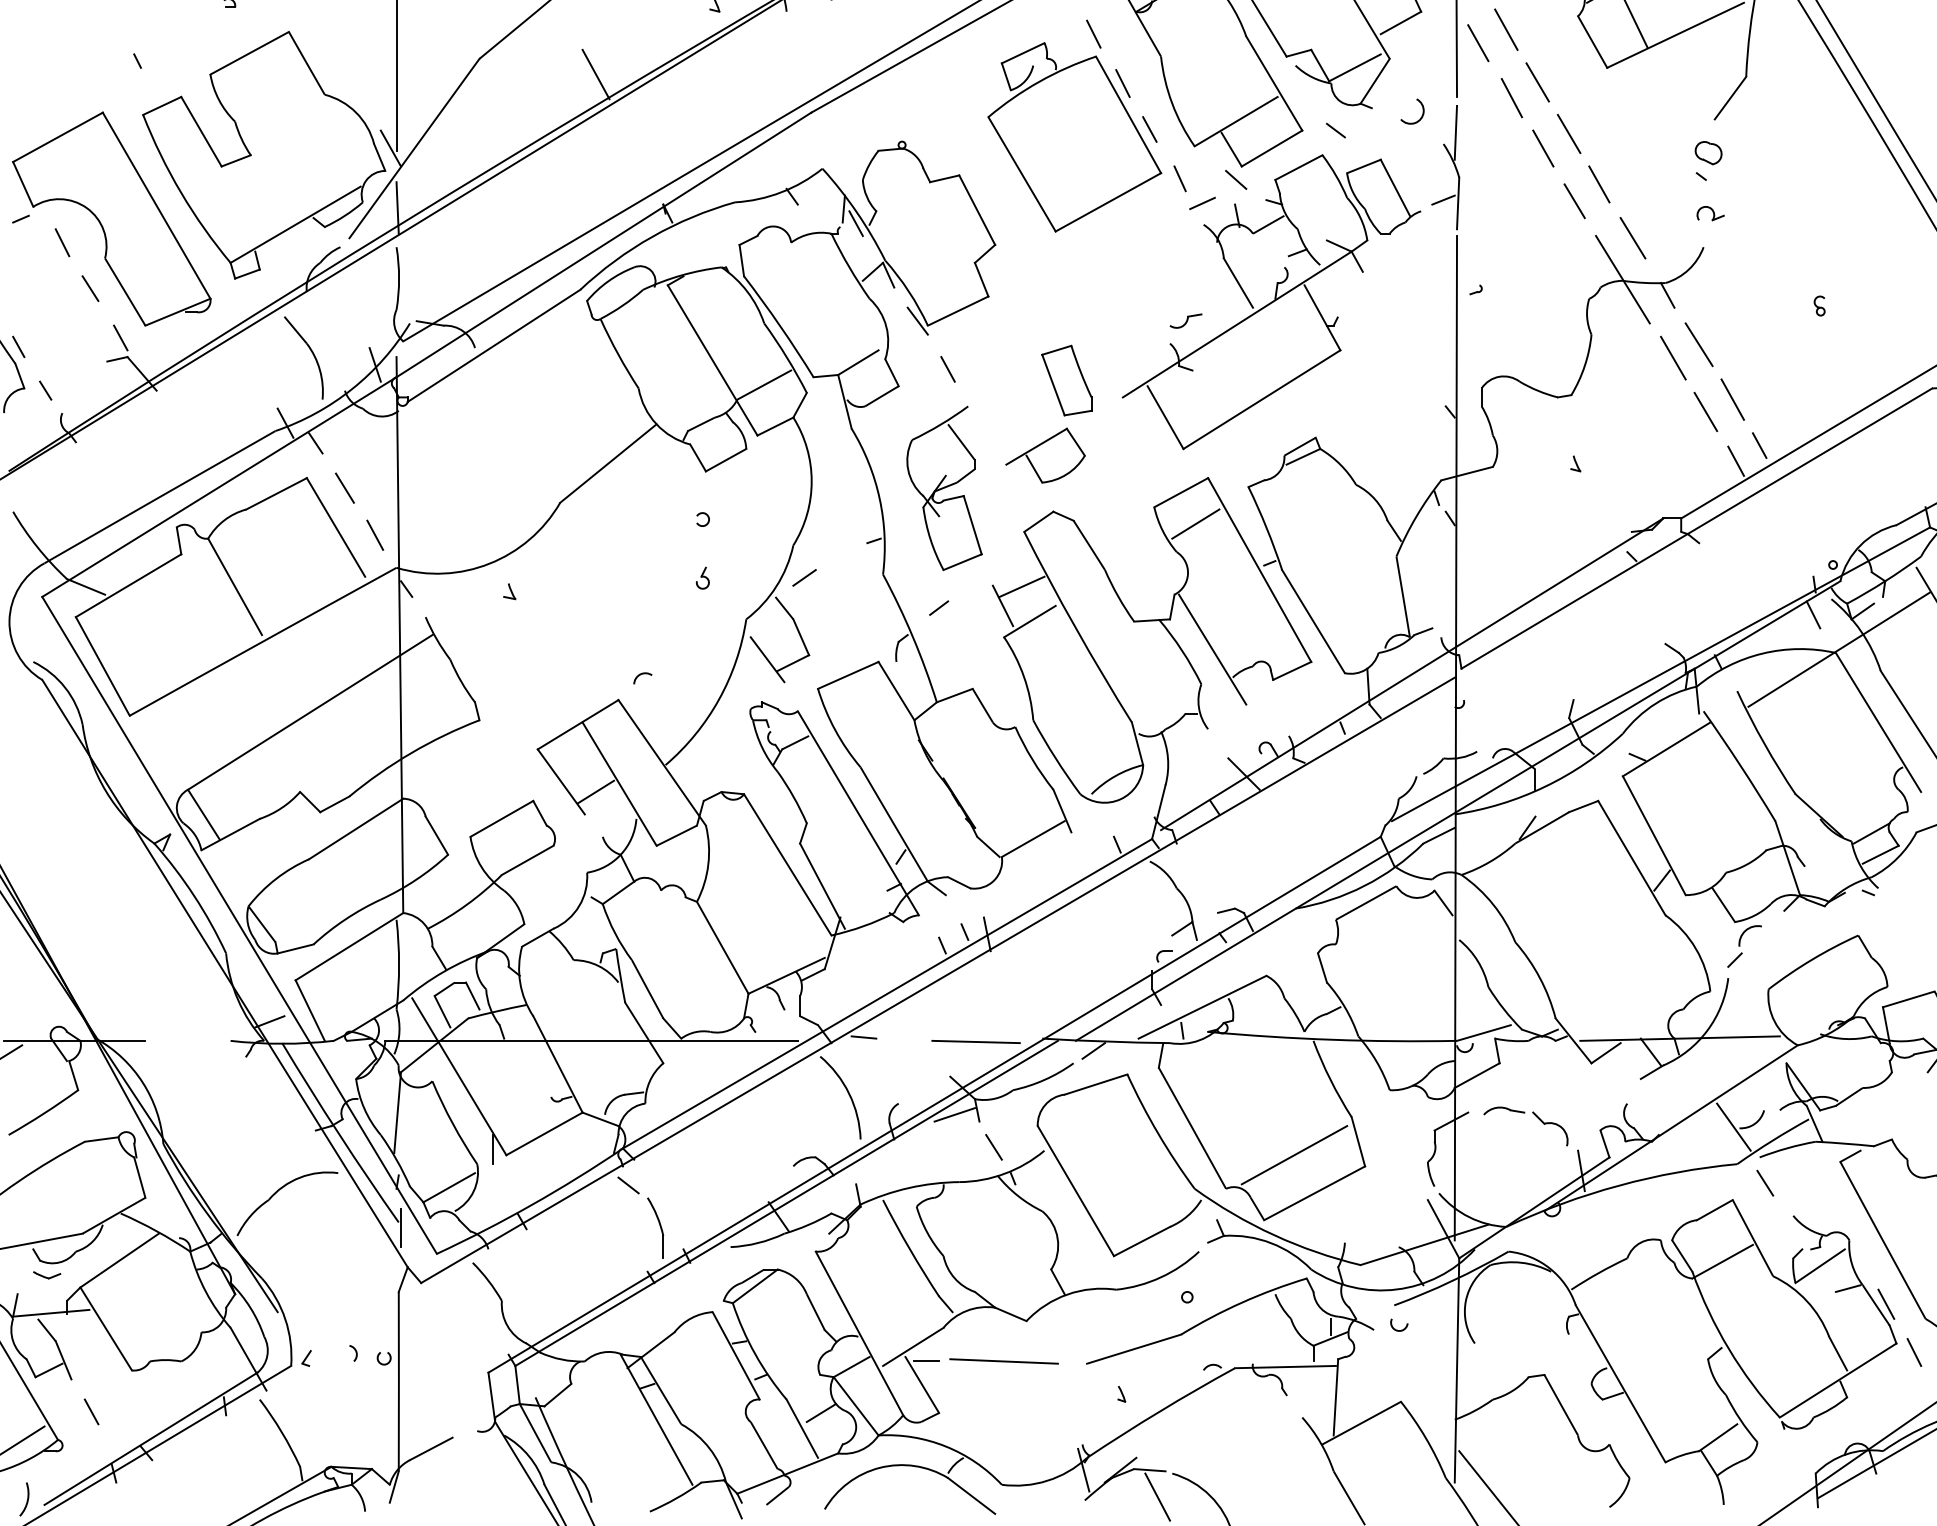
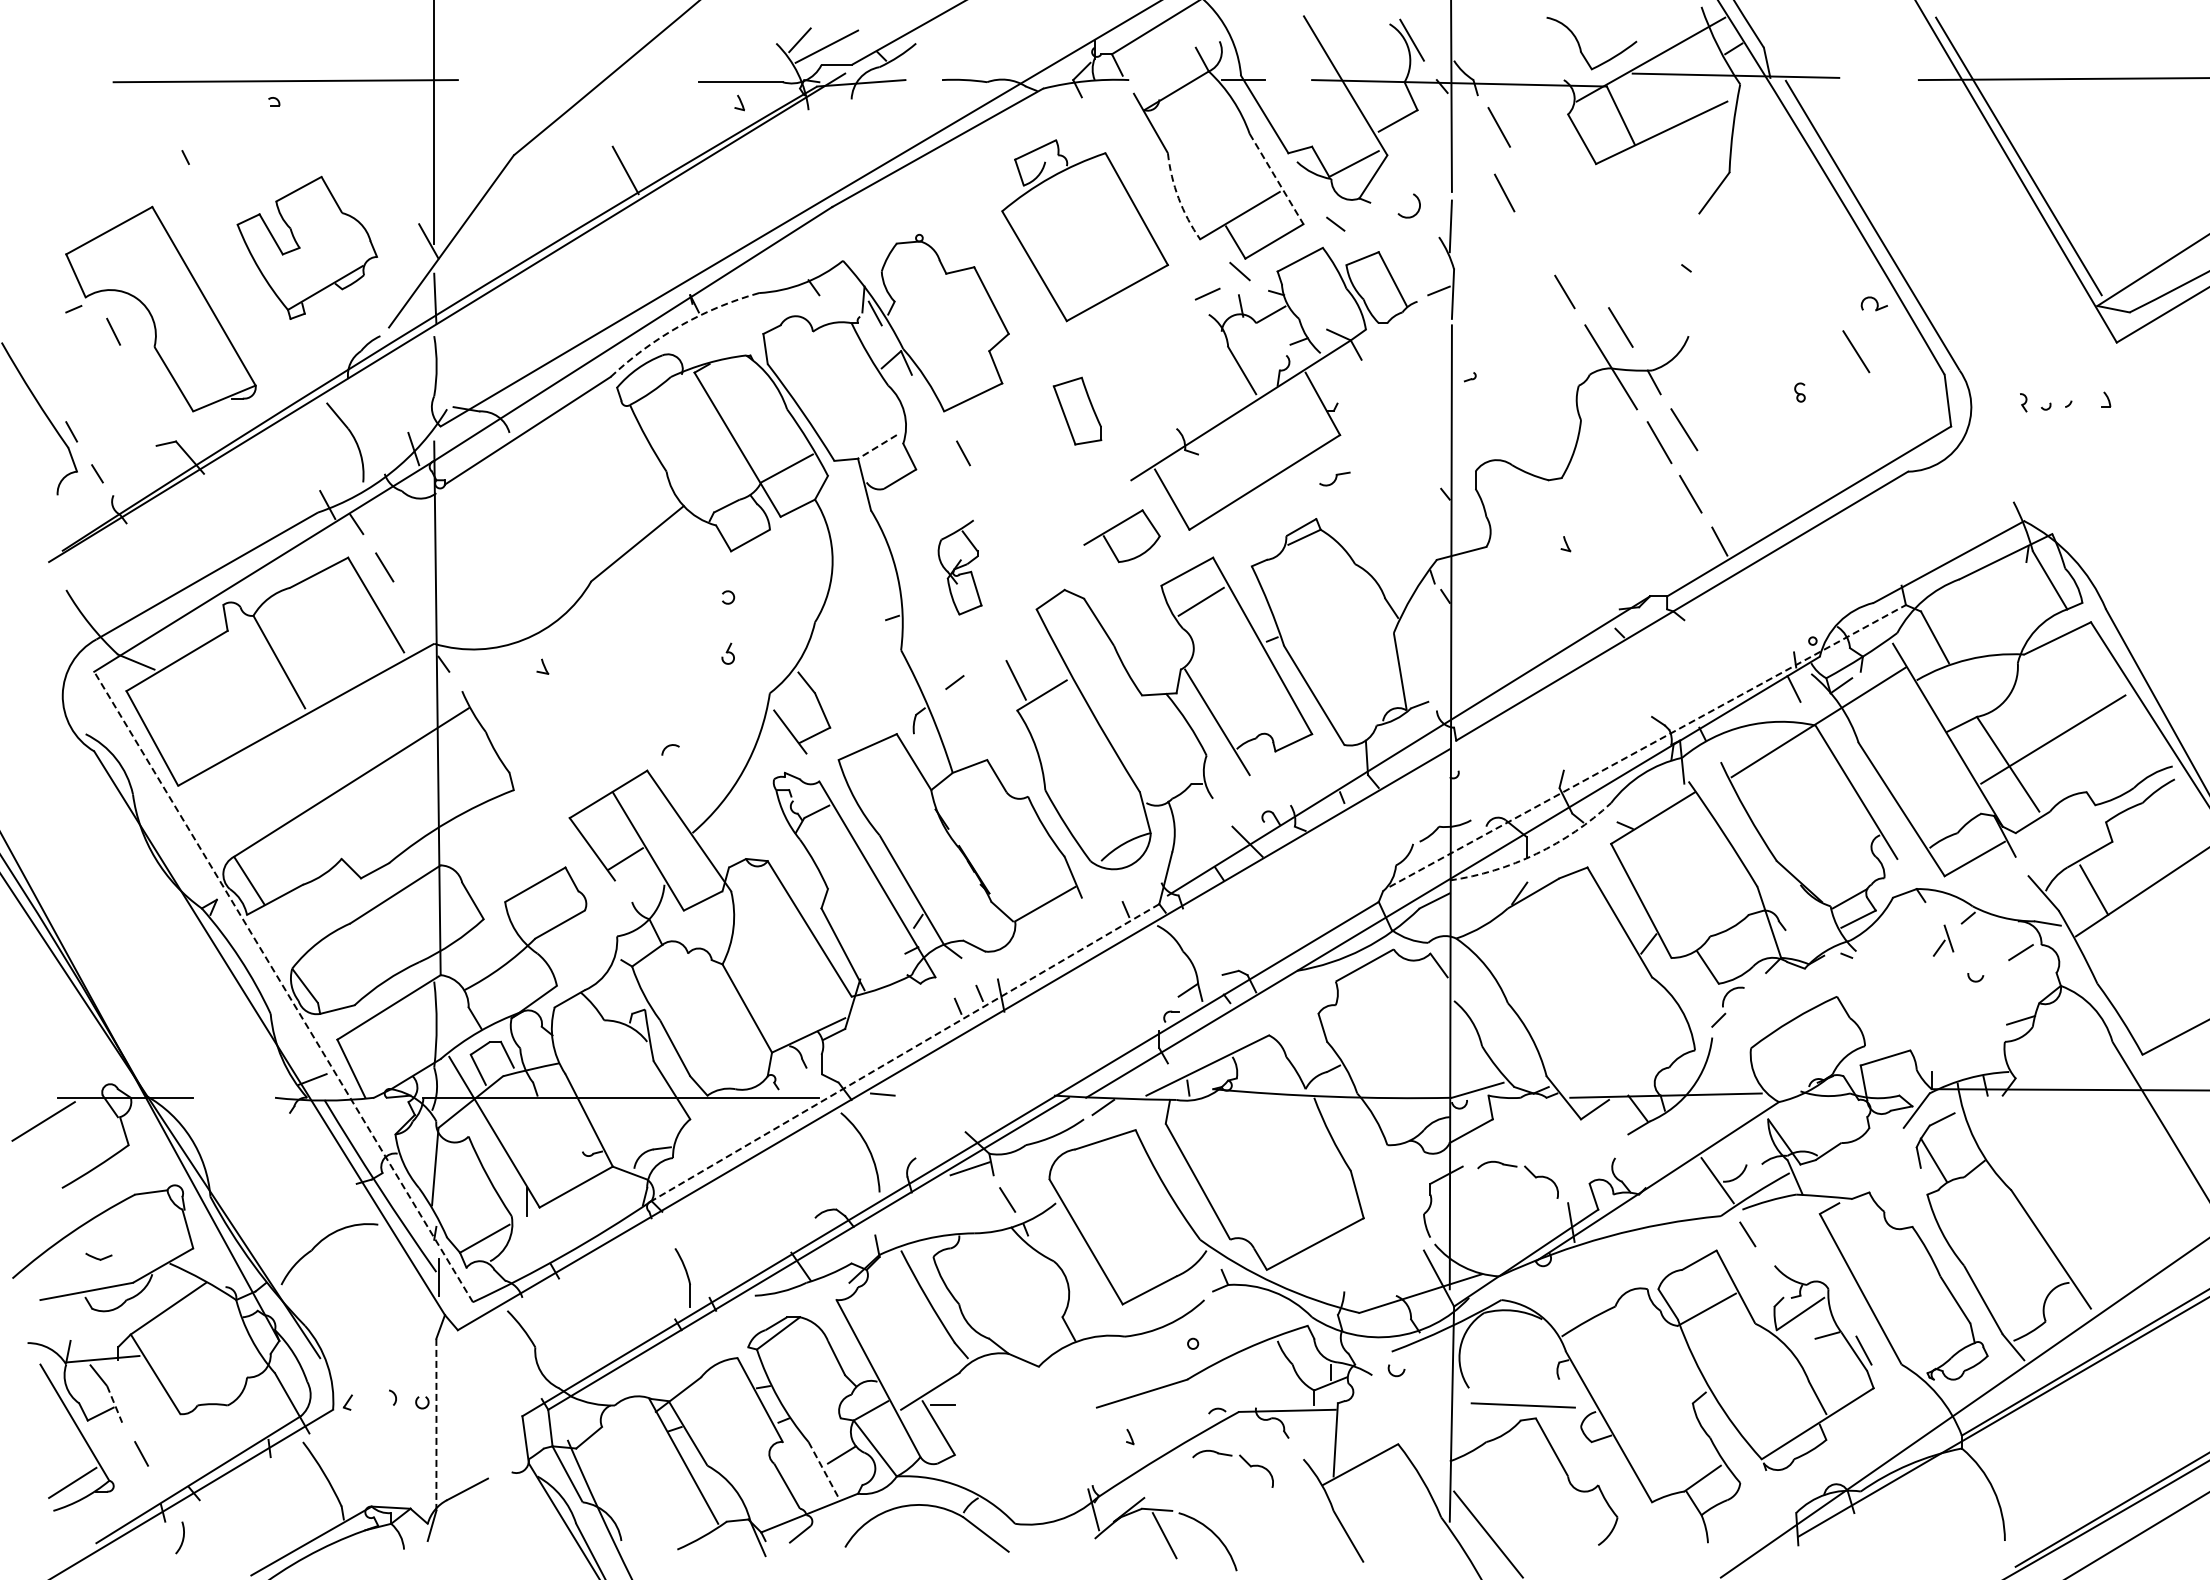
line: (1092, 33) -> (1102, 131), removed
line: (1478, 43) -> (1472, 140), removed
line: (1537, 81) -> (1529, 177), removed
line: (1122, 82) -> (1130, 178), removed
line: (1274, 84) -> (1276, 179), solid -> dashed
arc: (1172, 103) -> (1178, 198), solid -> dashed
line: (1149, 128) -> (1156, 222), removed
line: (1569, 134) -> (1559, 227), removed
line: (1543, 148) -> (1534, 241), removed
part: (1708, 152) -> (1693, 245), removed
part: (264, 154) -> (307, 247), size x0.6
line: (1179, 178) -> (1185, 270), removed
line: (1599, 184) -> (1588, 275), removed
part: (1709, 213) -> (1873, 303), moved
arc: (652, 237) -> (679, 326), solid -> dashed
line: (1878, 263) -> (1856, 351), added
line: (90, 288) -> (140, 375), removed
part: (1185, 320) -> (1334, 478), moved
line: (917, 321) -> (934, 407), removed
line: (120, 338) -> (169, 423), removed
line: (858, 362) -> (877, 446), solid -> dashed
part: (1066, 379) -> (1077, 410), moved
line: (1732, 399) -> (1716, 482), removed
line: (1758, 445) -> (1741, 526), removed
part: (1044, 455) -> (1121, 536), moved
part: (943, 488) -> (959, 567), size x0.6
line: (374, 535) -> (413, 612), removed
line: (804, 577) -> (825, 653), removed
line: (1022, 586) -> (1034, 661), removed
line: (1661, 673) -> (1648, 745), solid -> dashed
arc: (1545, 786) -> (1536, 853), solid -> dashed
line: (239, 924) -> (283, 986), solid -> dashed
line: (887, 993) -> (905, 1052), solid -> dashed
line: (976, 1041) -> (990, 1098), removed
line: (1293, 1155) -> (1295, 1207), removed
line: (628, 1185) -> (656, 1236), removed
part: (46, 1275) -> (98, 1256), moved
line: (1913, 1352) -> (1890, 1396), removed
line: (63, 1360) -> (114, 1404), solid -> dashed
line: (1003, 1361) -> (1522, 1405), moved
arc: (398, 1381) -> (436, 1424), solid -> dashed
part: (1228, 1414) -> (1232, 1456), added
line: (802, 1429) -> (823, 1470), solid -> dashed
arc: (26, 1499) -> (182, 1537), moved

